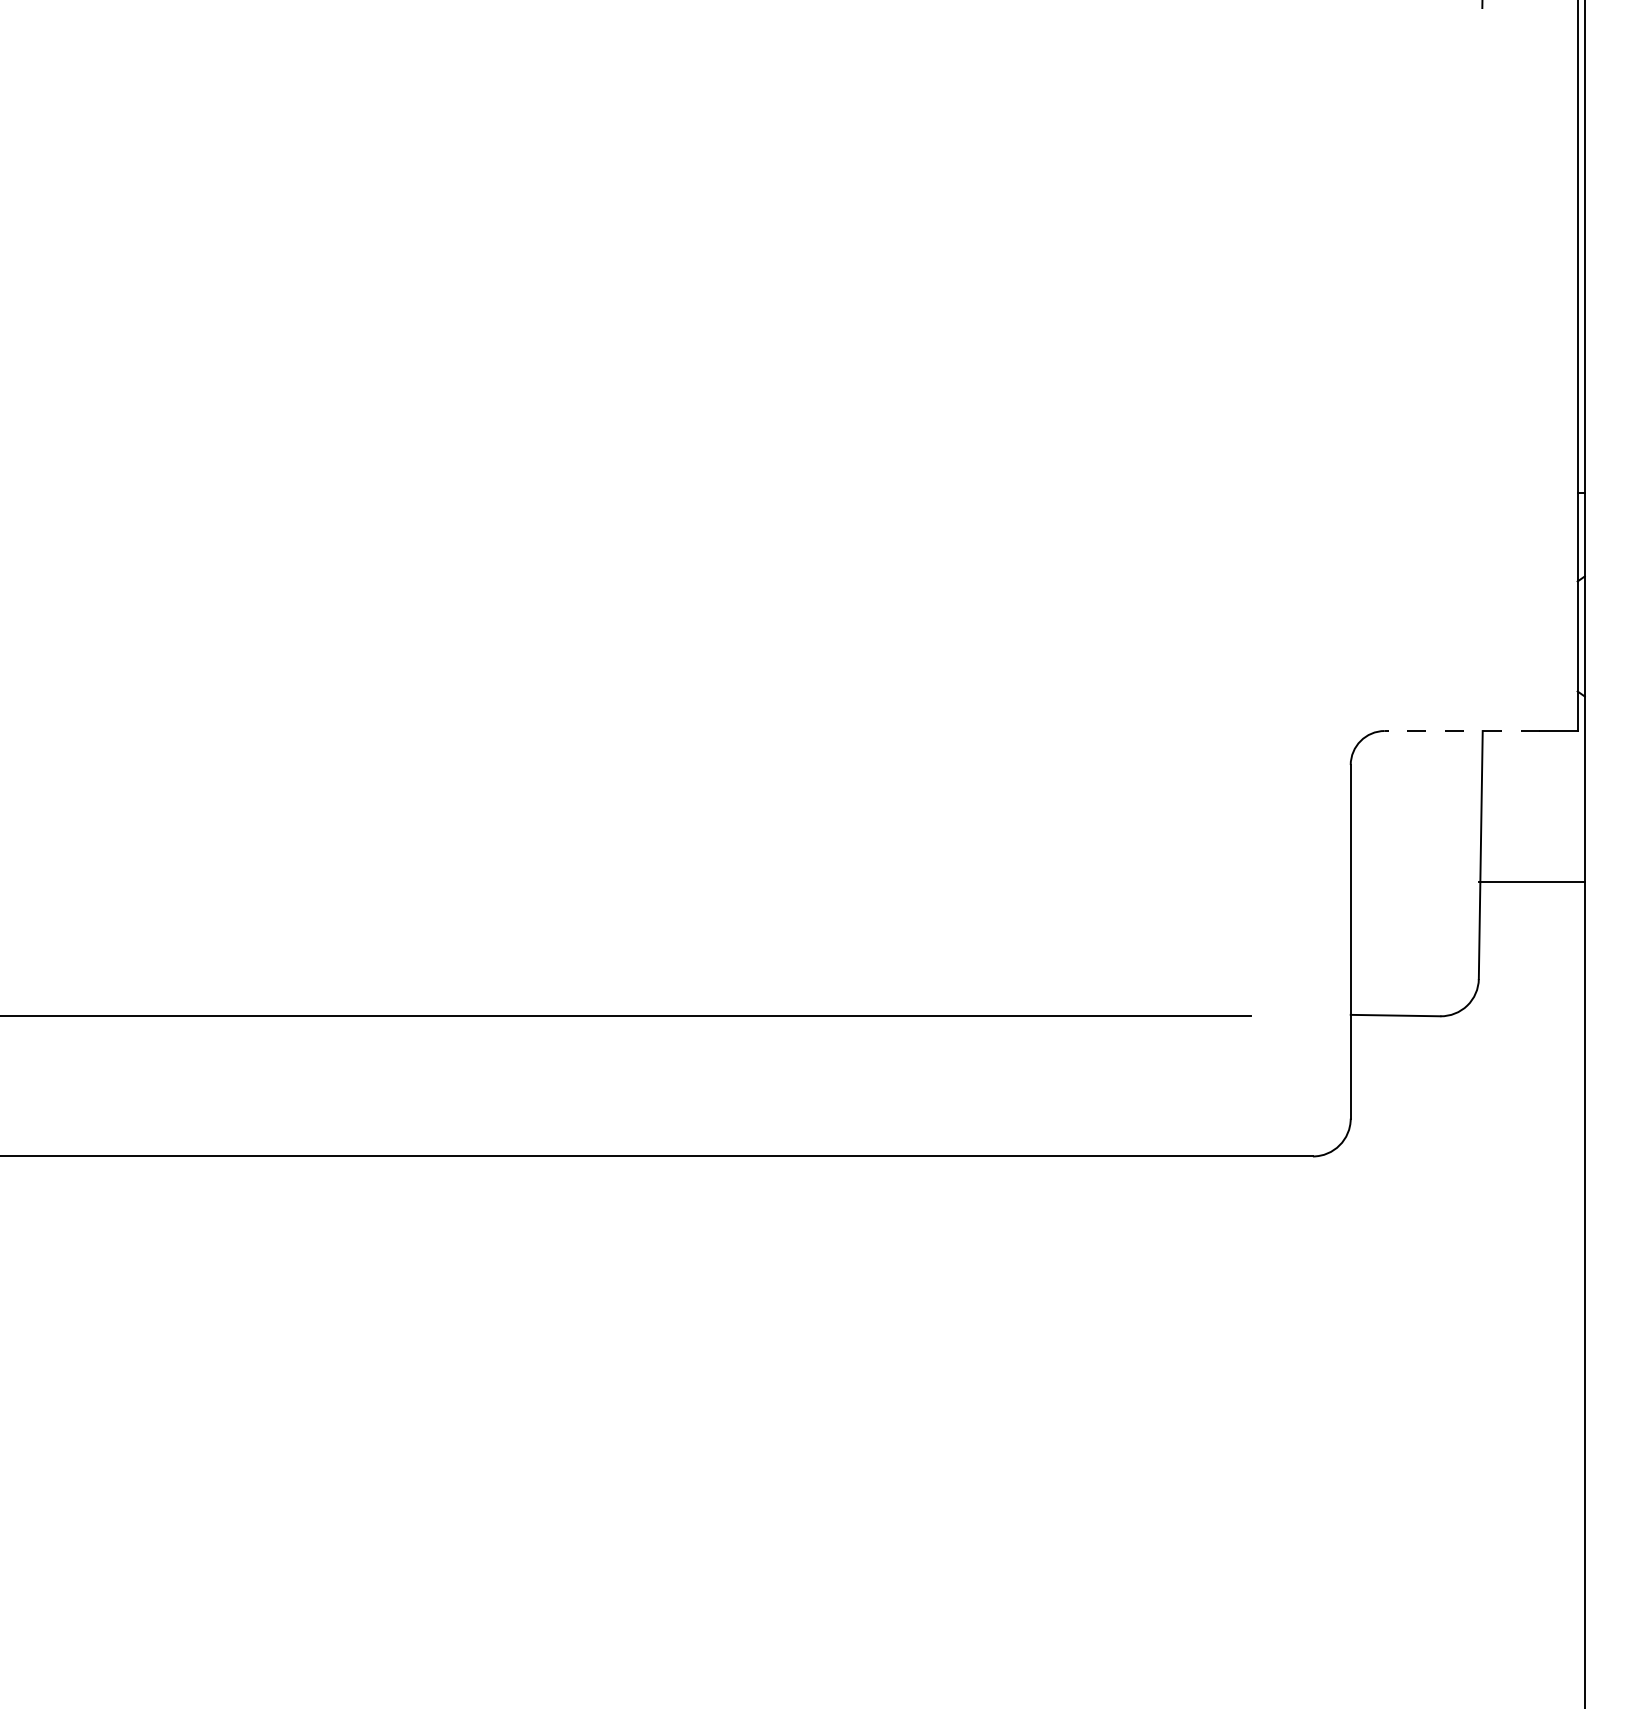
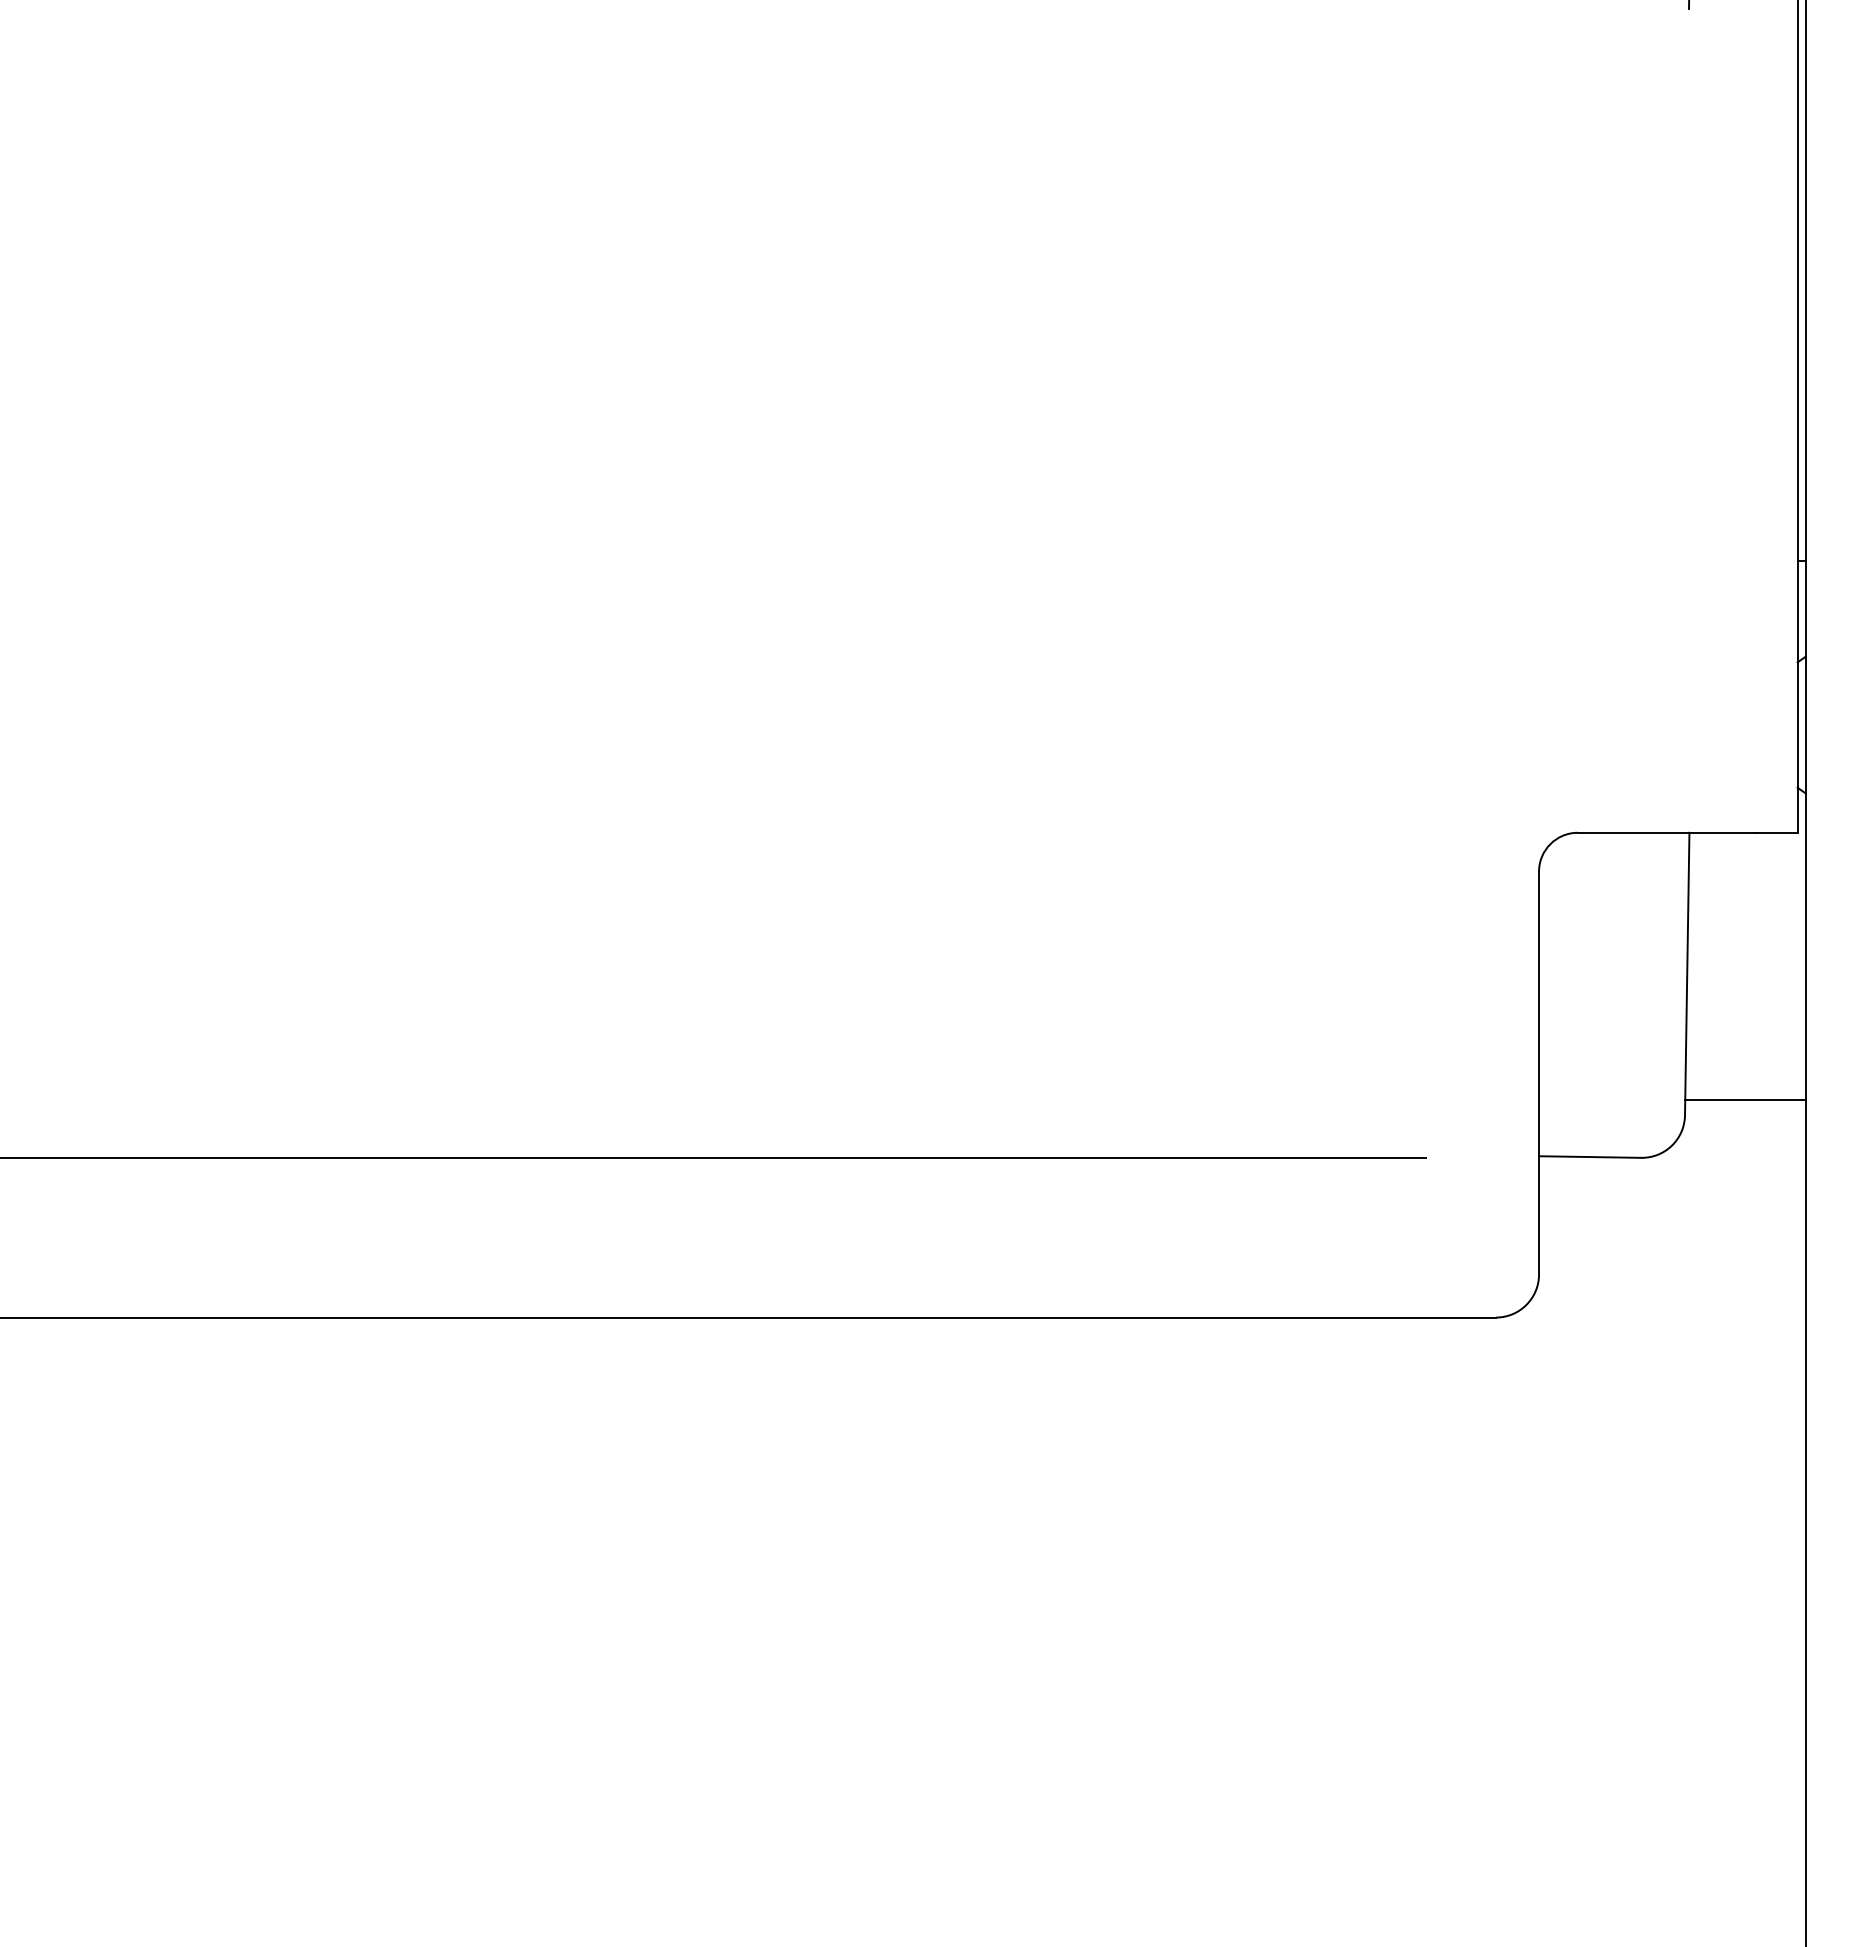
line: (1462, 731) -> (1666, 833), dashed -> solid
line: (1531, 882) -> (1745, 1099), moved

